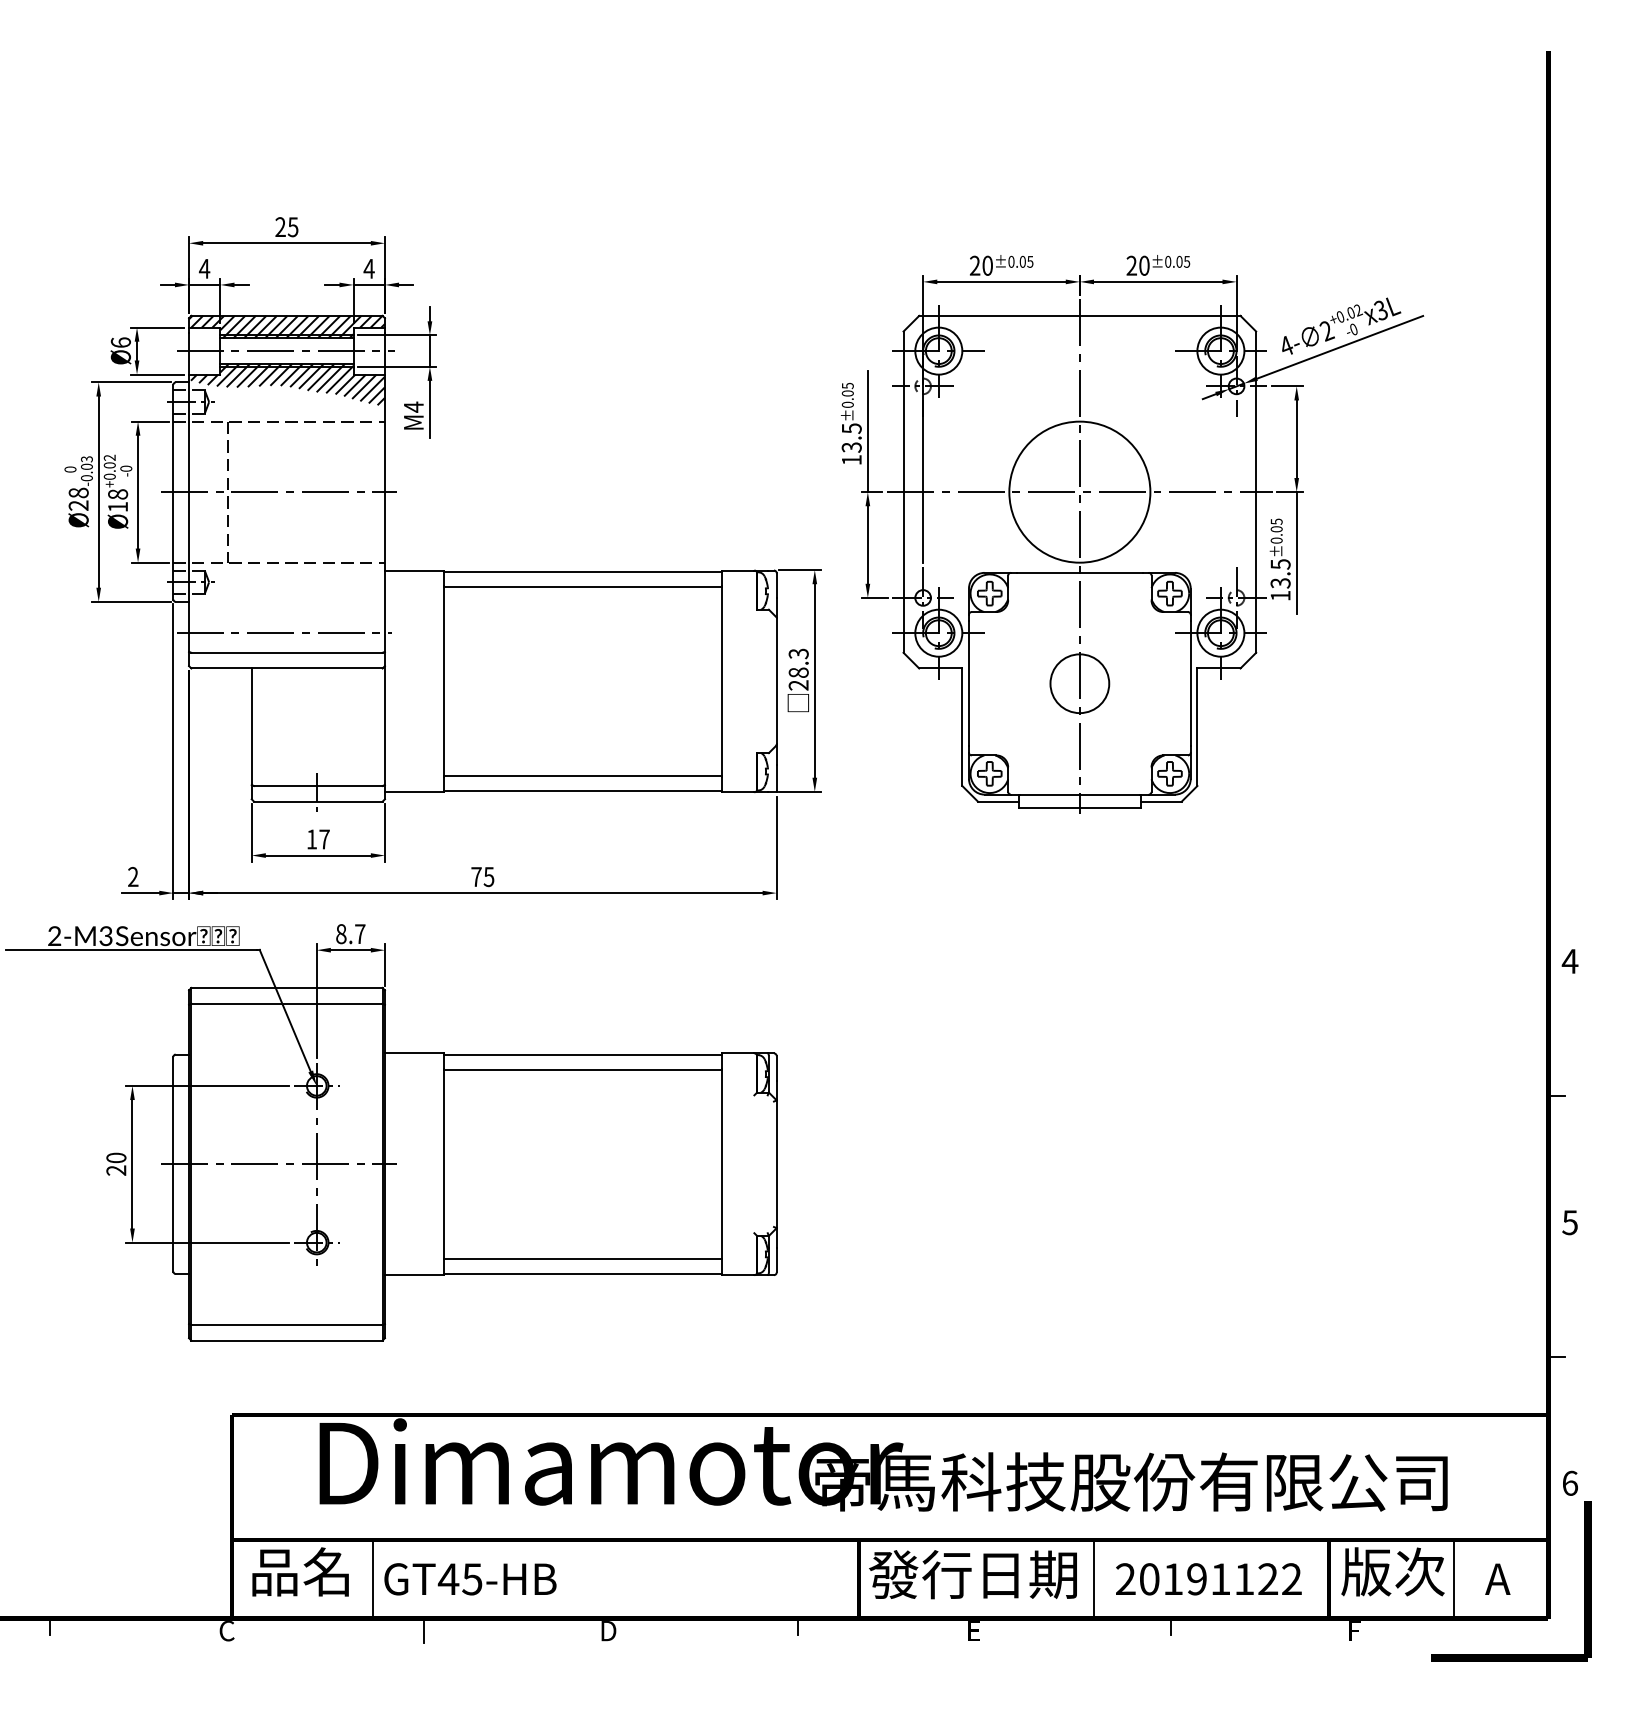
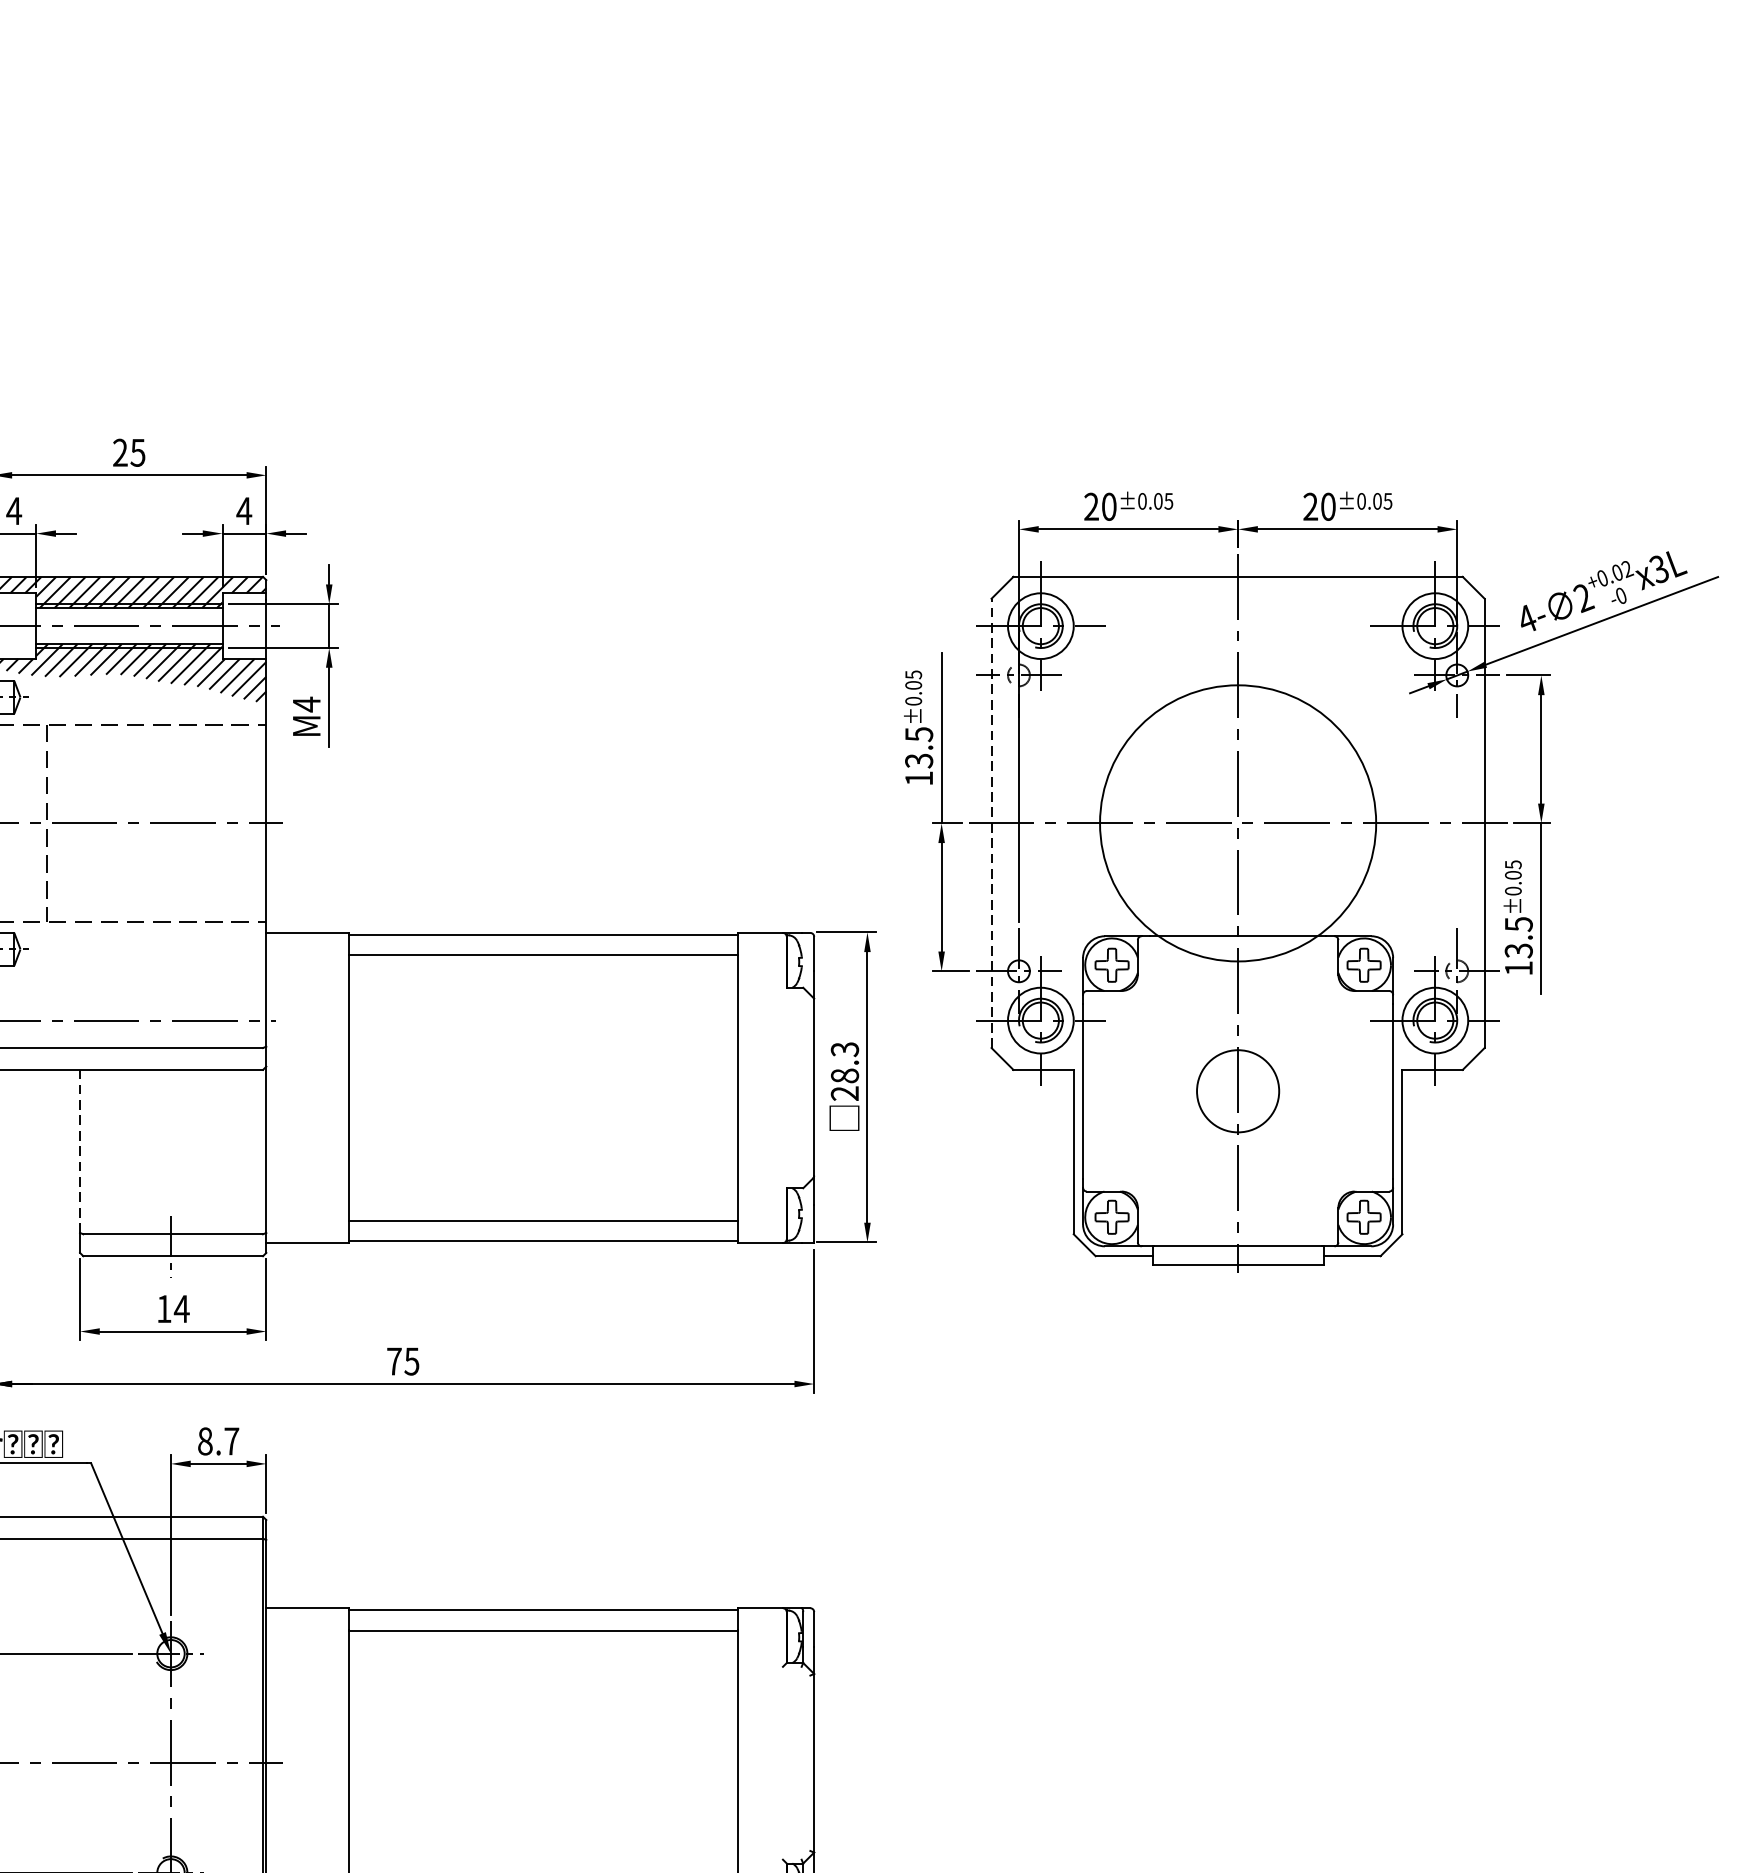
circle: (1079, 491) -> (1237, 822), size x1.4
line: (903, 492) -> (991, 823), solid -> dashed
line: (251, 726) -> (79, 1151), solid -> dashed
text: (324, 839) -> (181, 1309), 17 -> 14

